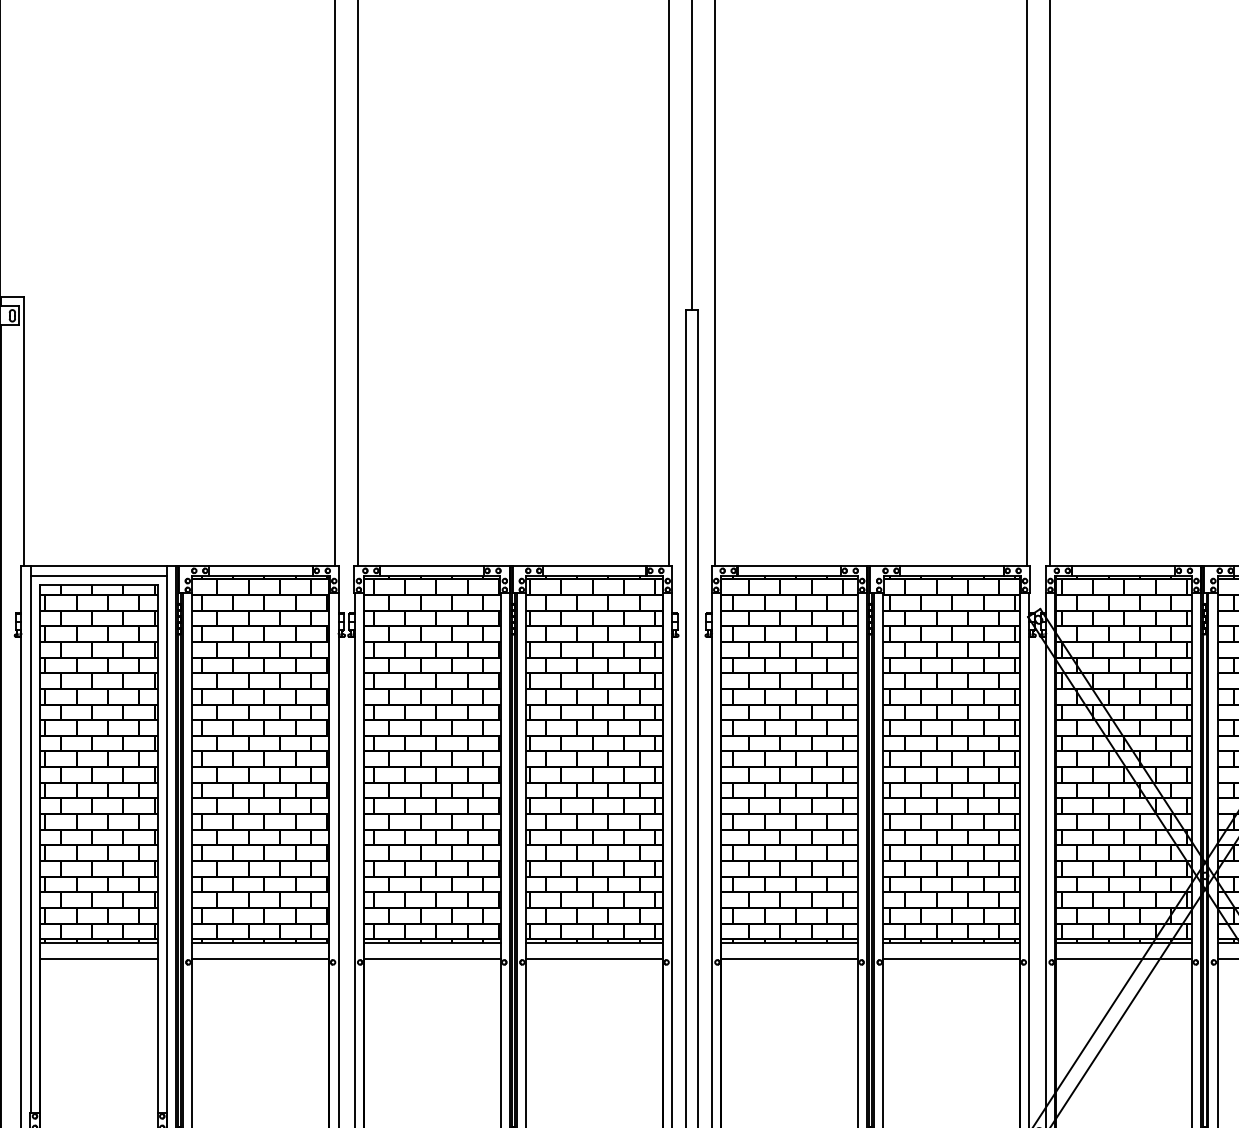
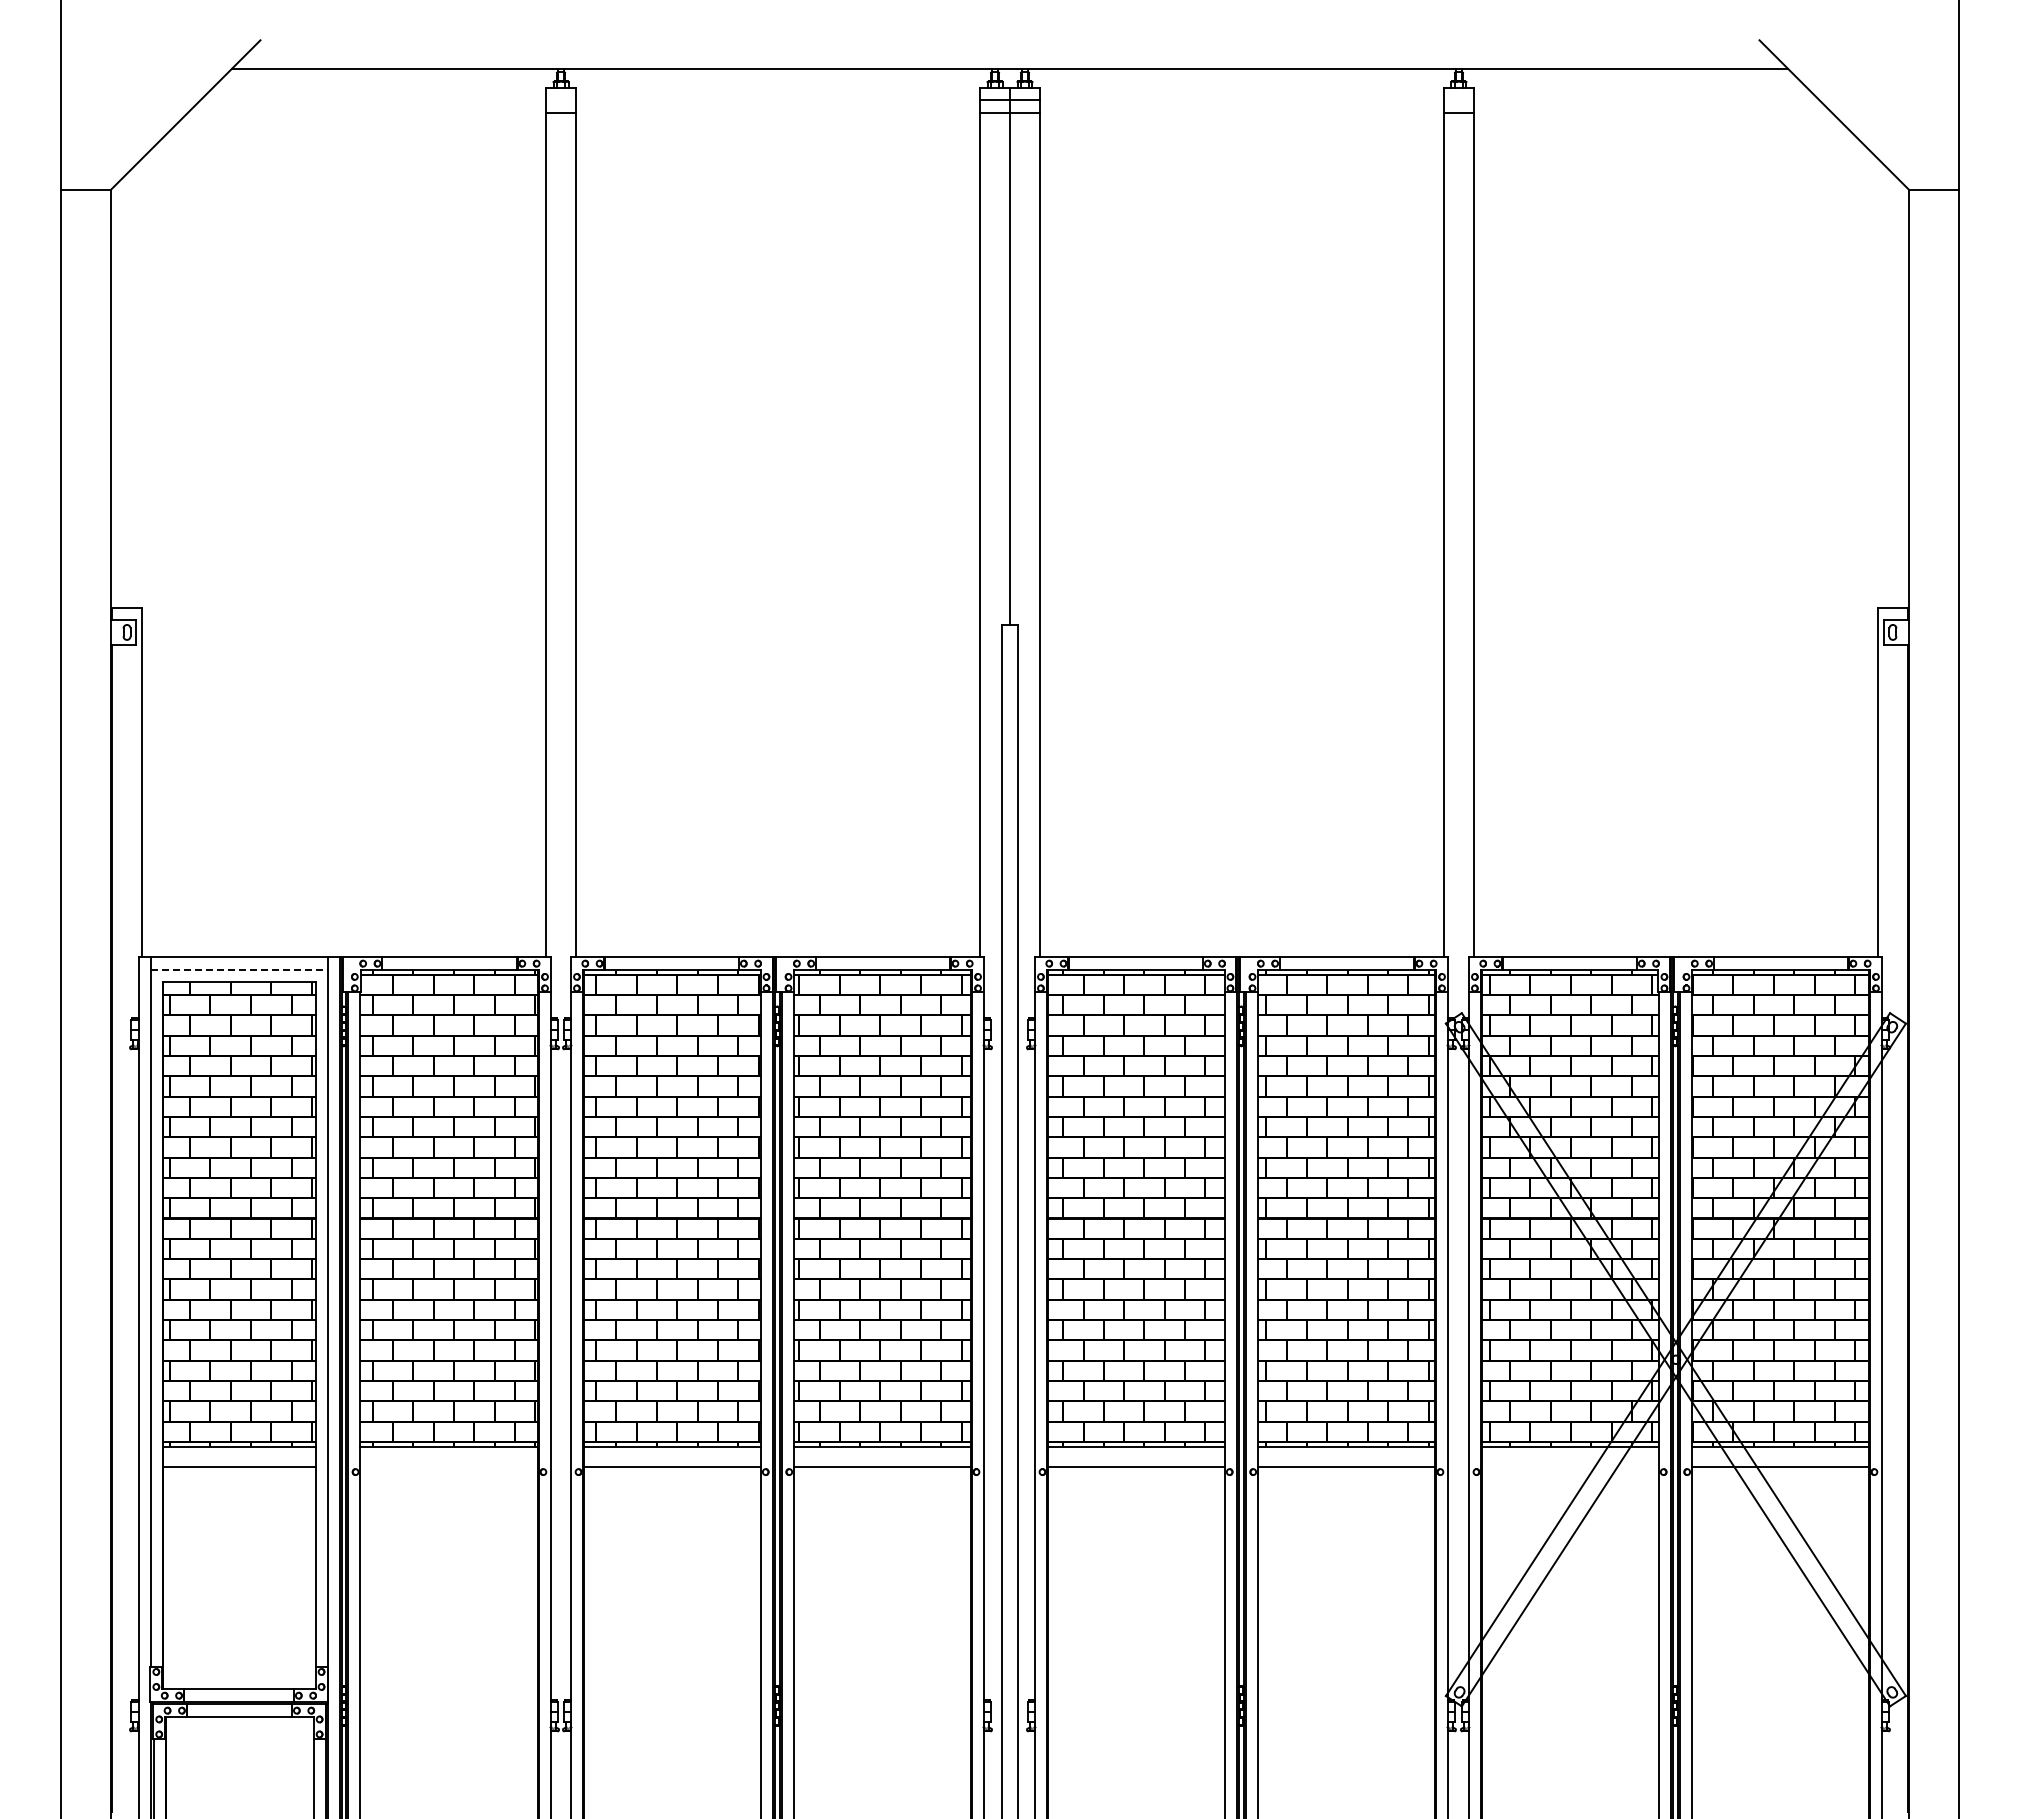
line: (99, 575) -> (239, 969), solid -> dashed
line: (260, 958) -> (449, 1467), removed
line: (1123, 958) -> (1569, 1467), removed

